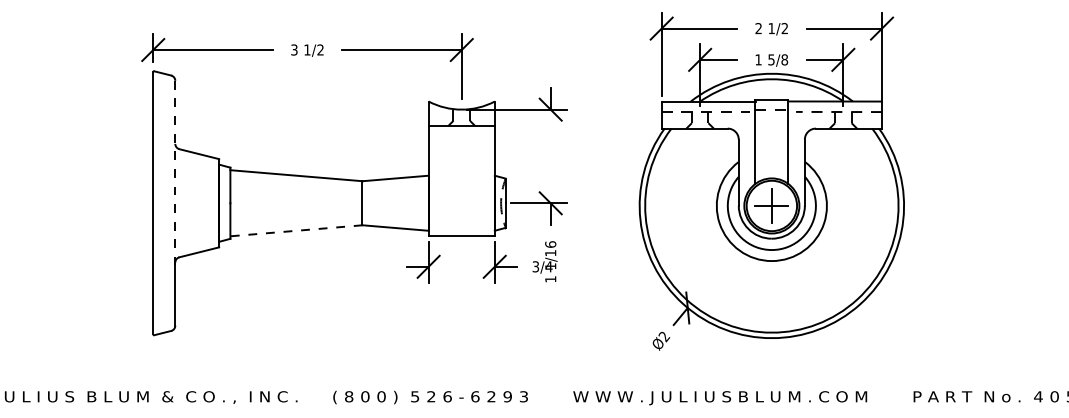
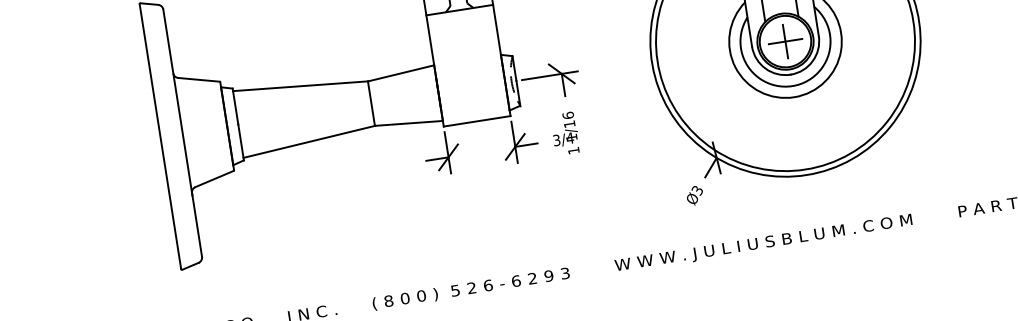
line: (175, 173) -> (178, 103), dashed -> solid
line: (296, 230) -> (309, 141), dashed -> solid
text: (664, 336) -> (697, 190), Ø2 -> Ø3

